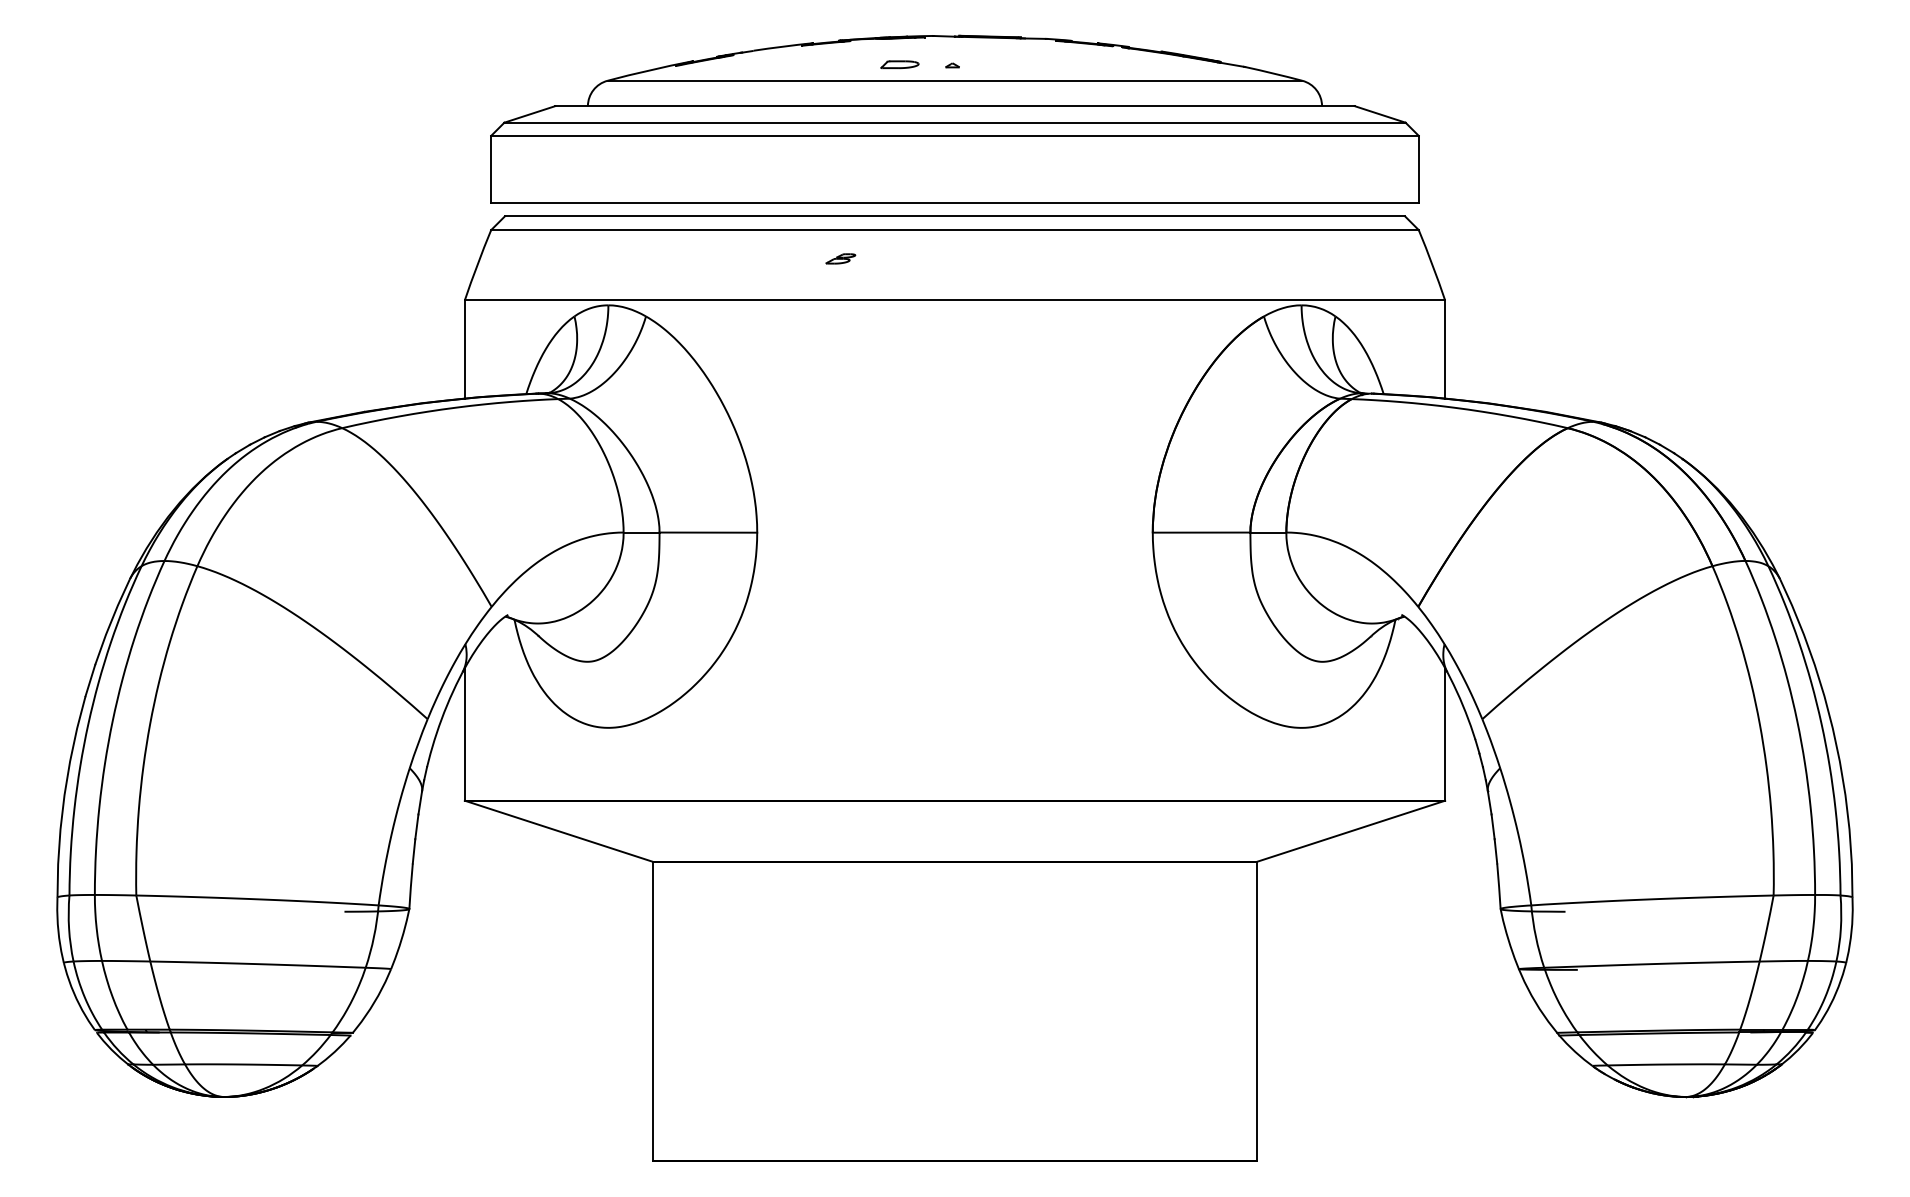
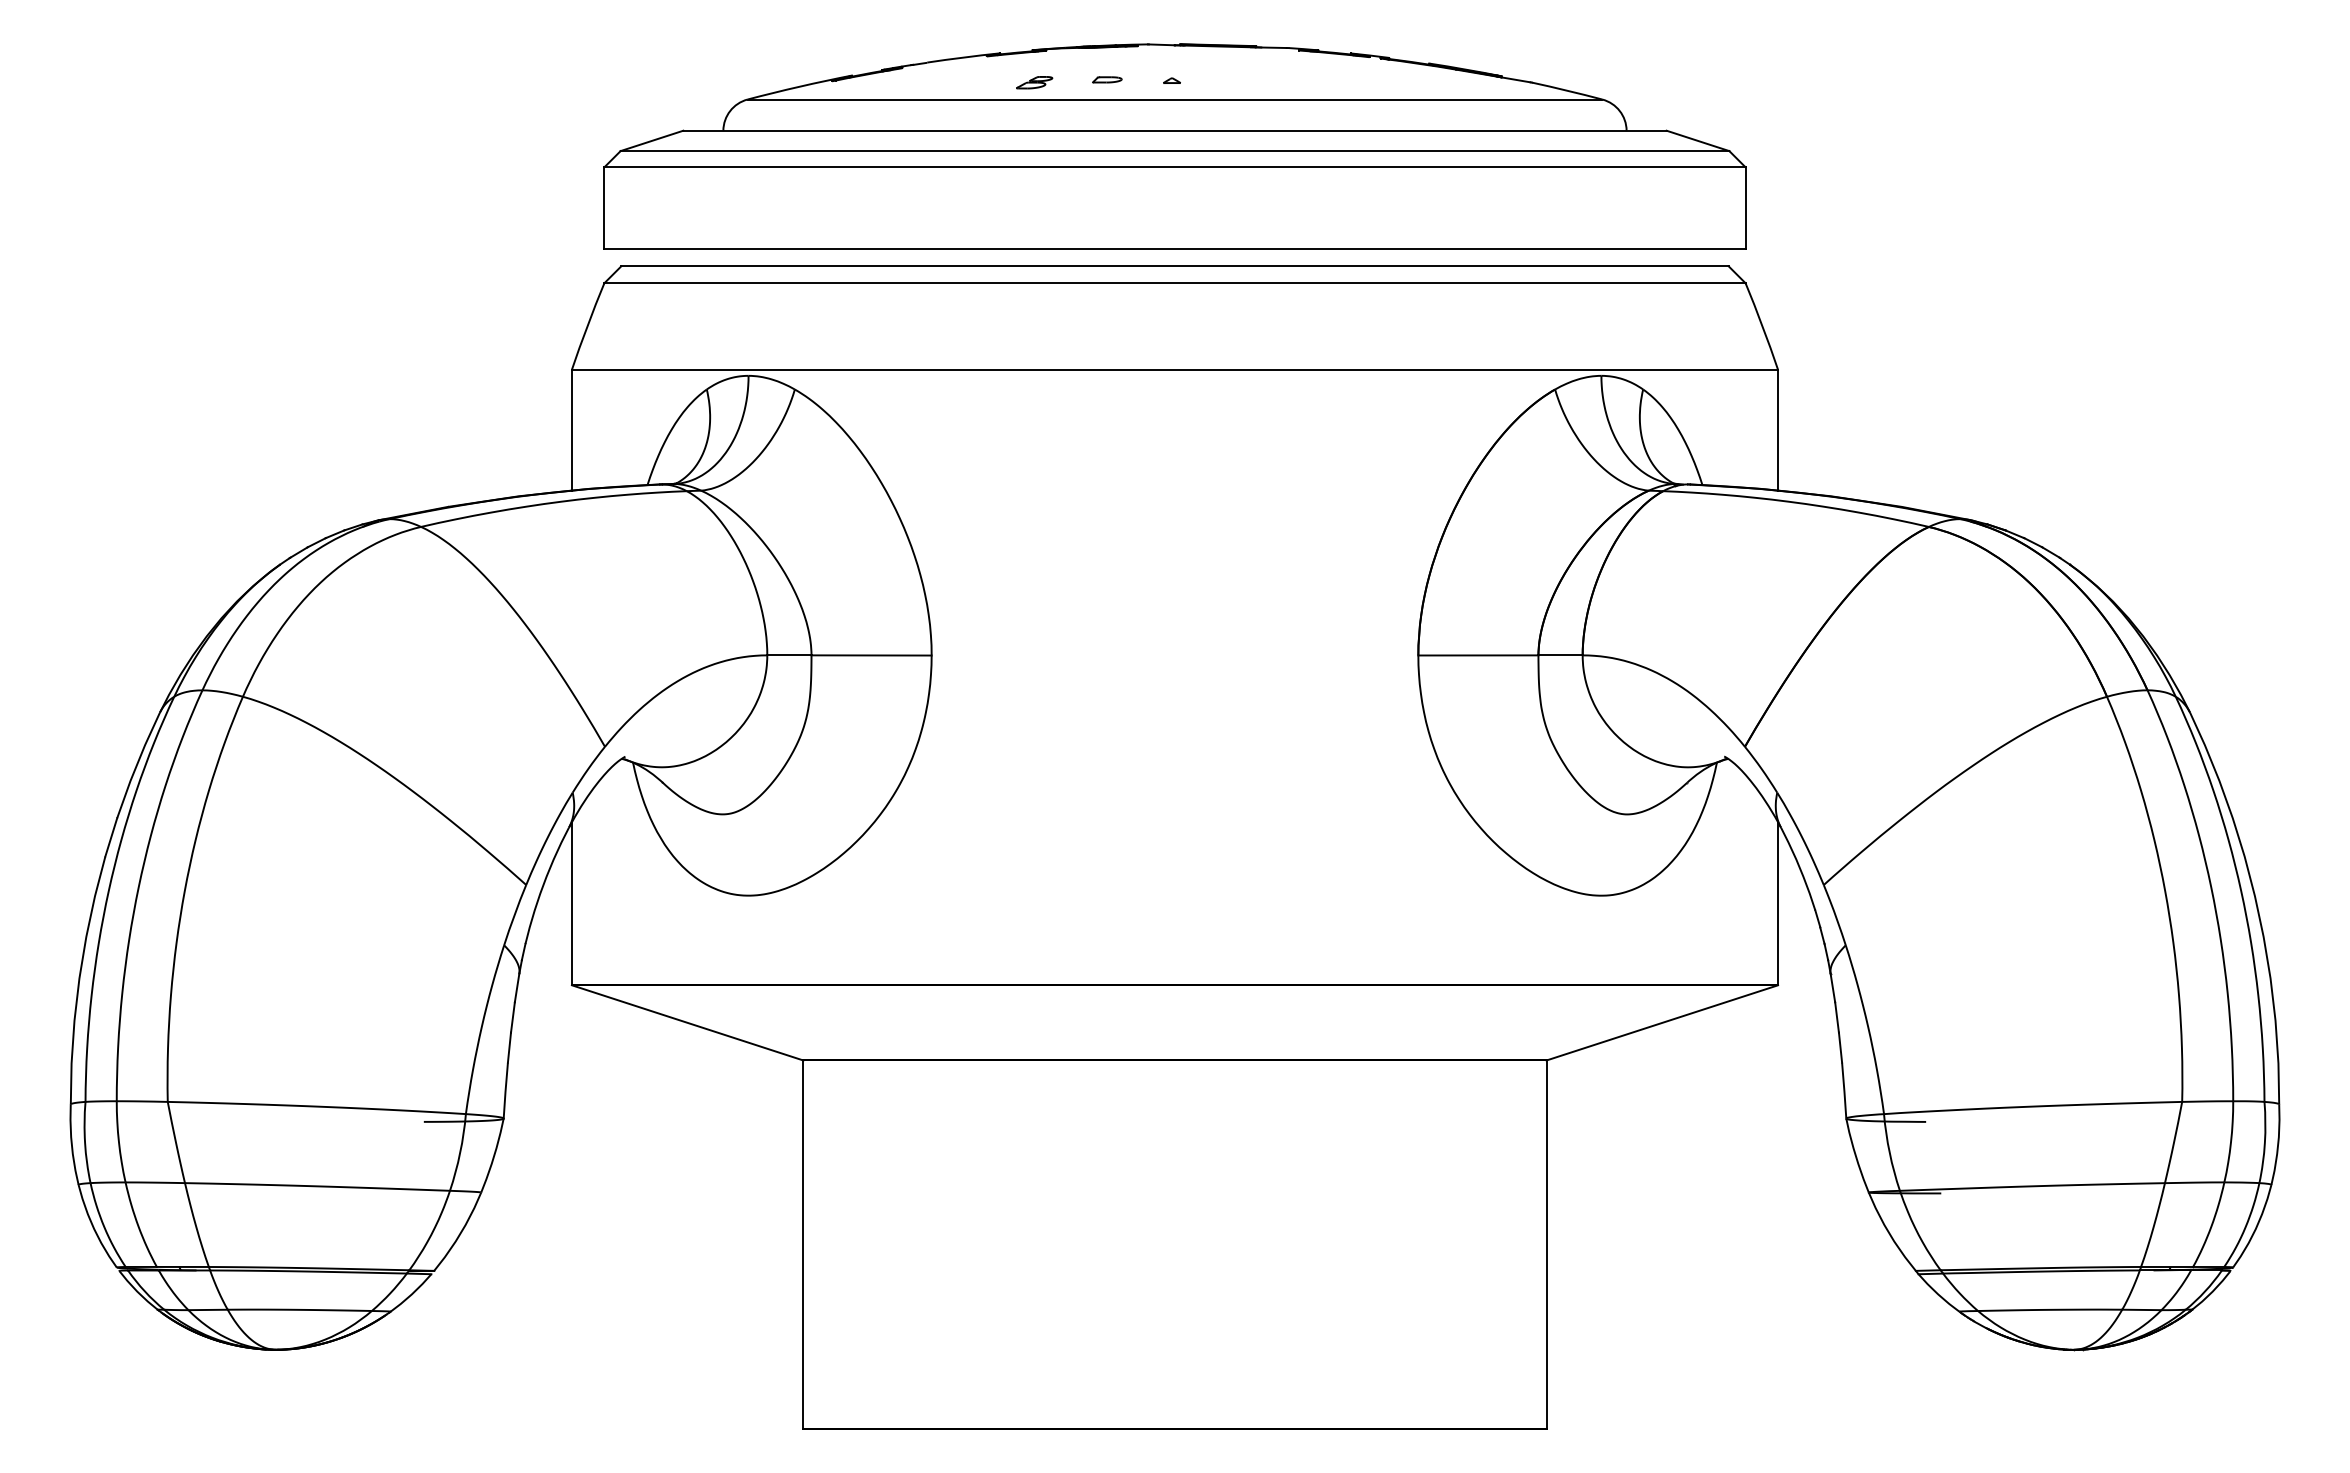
part: (900, 64) -> (1107, 79), size x0.62
part: (840, 258) -> (1034, 82), moved

